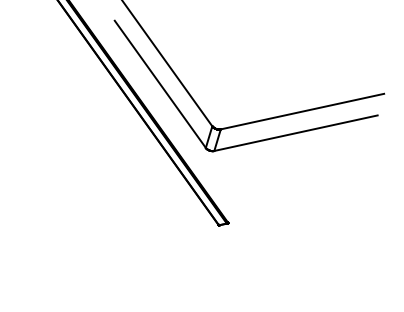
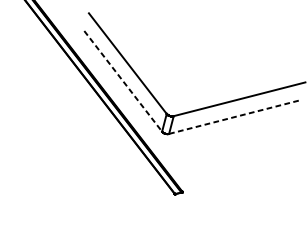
line: (160, 84) -> (123, 81), solid -> dashed
line: (296, 133) -> (235, 117), solid -> dashed

